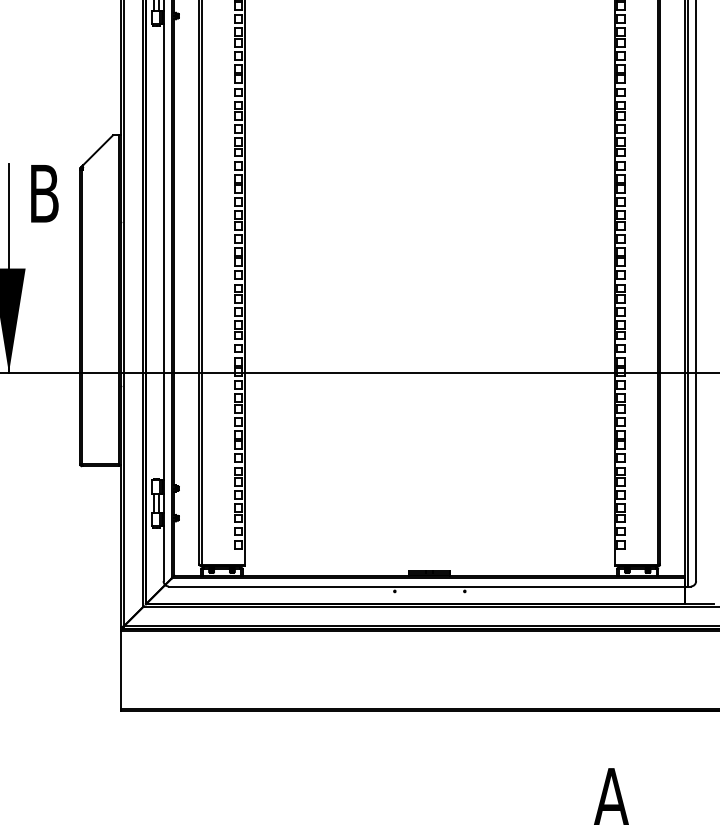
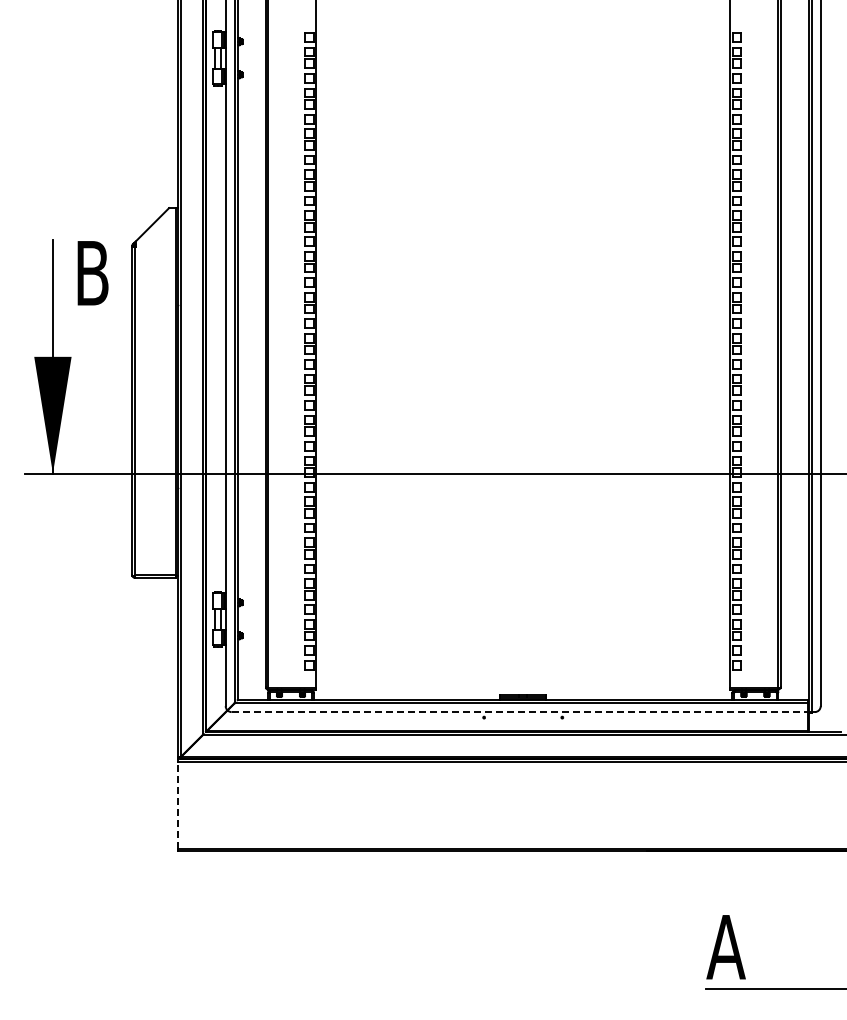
line: (427, 586) -> (520, 712), solid -> dashed
line: (121, 669) -> (178, 804), solid -> dashed

